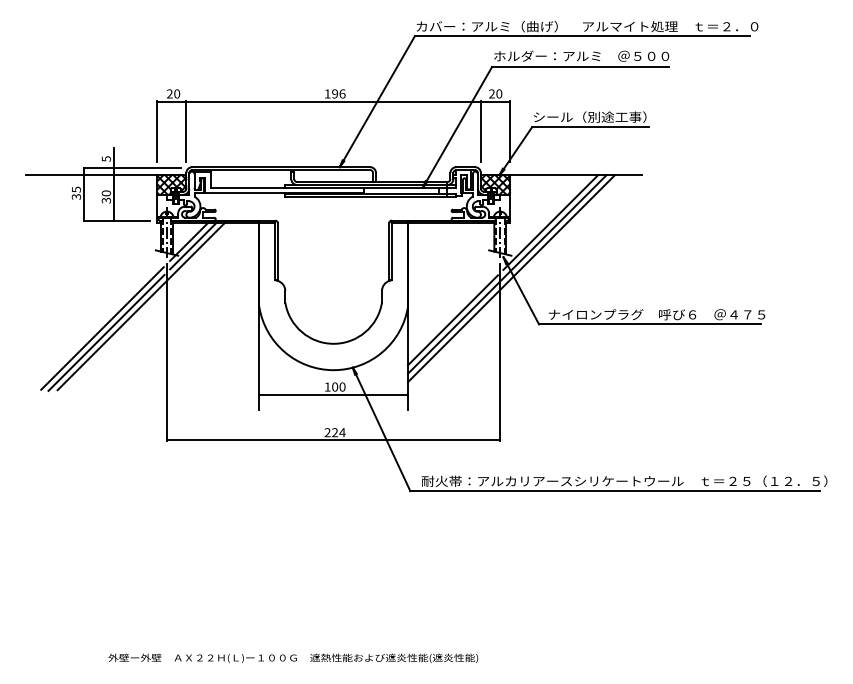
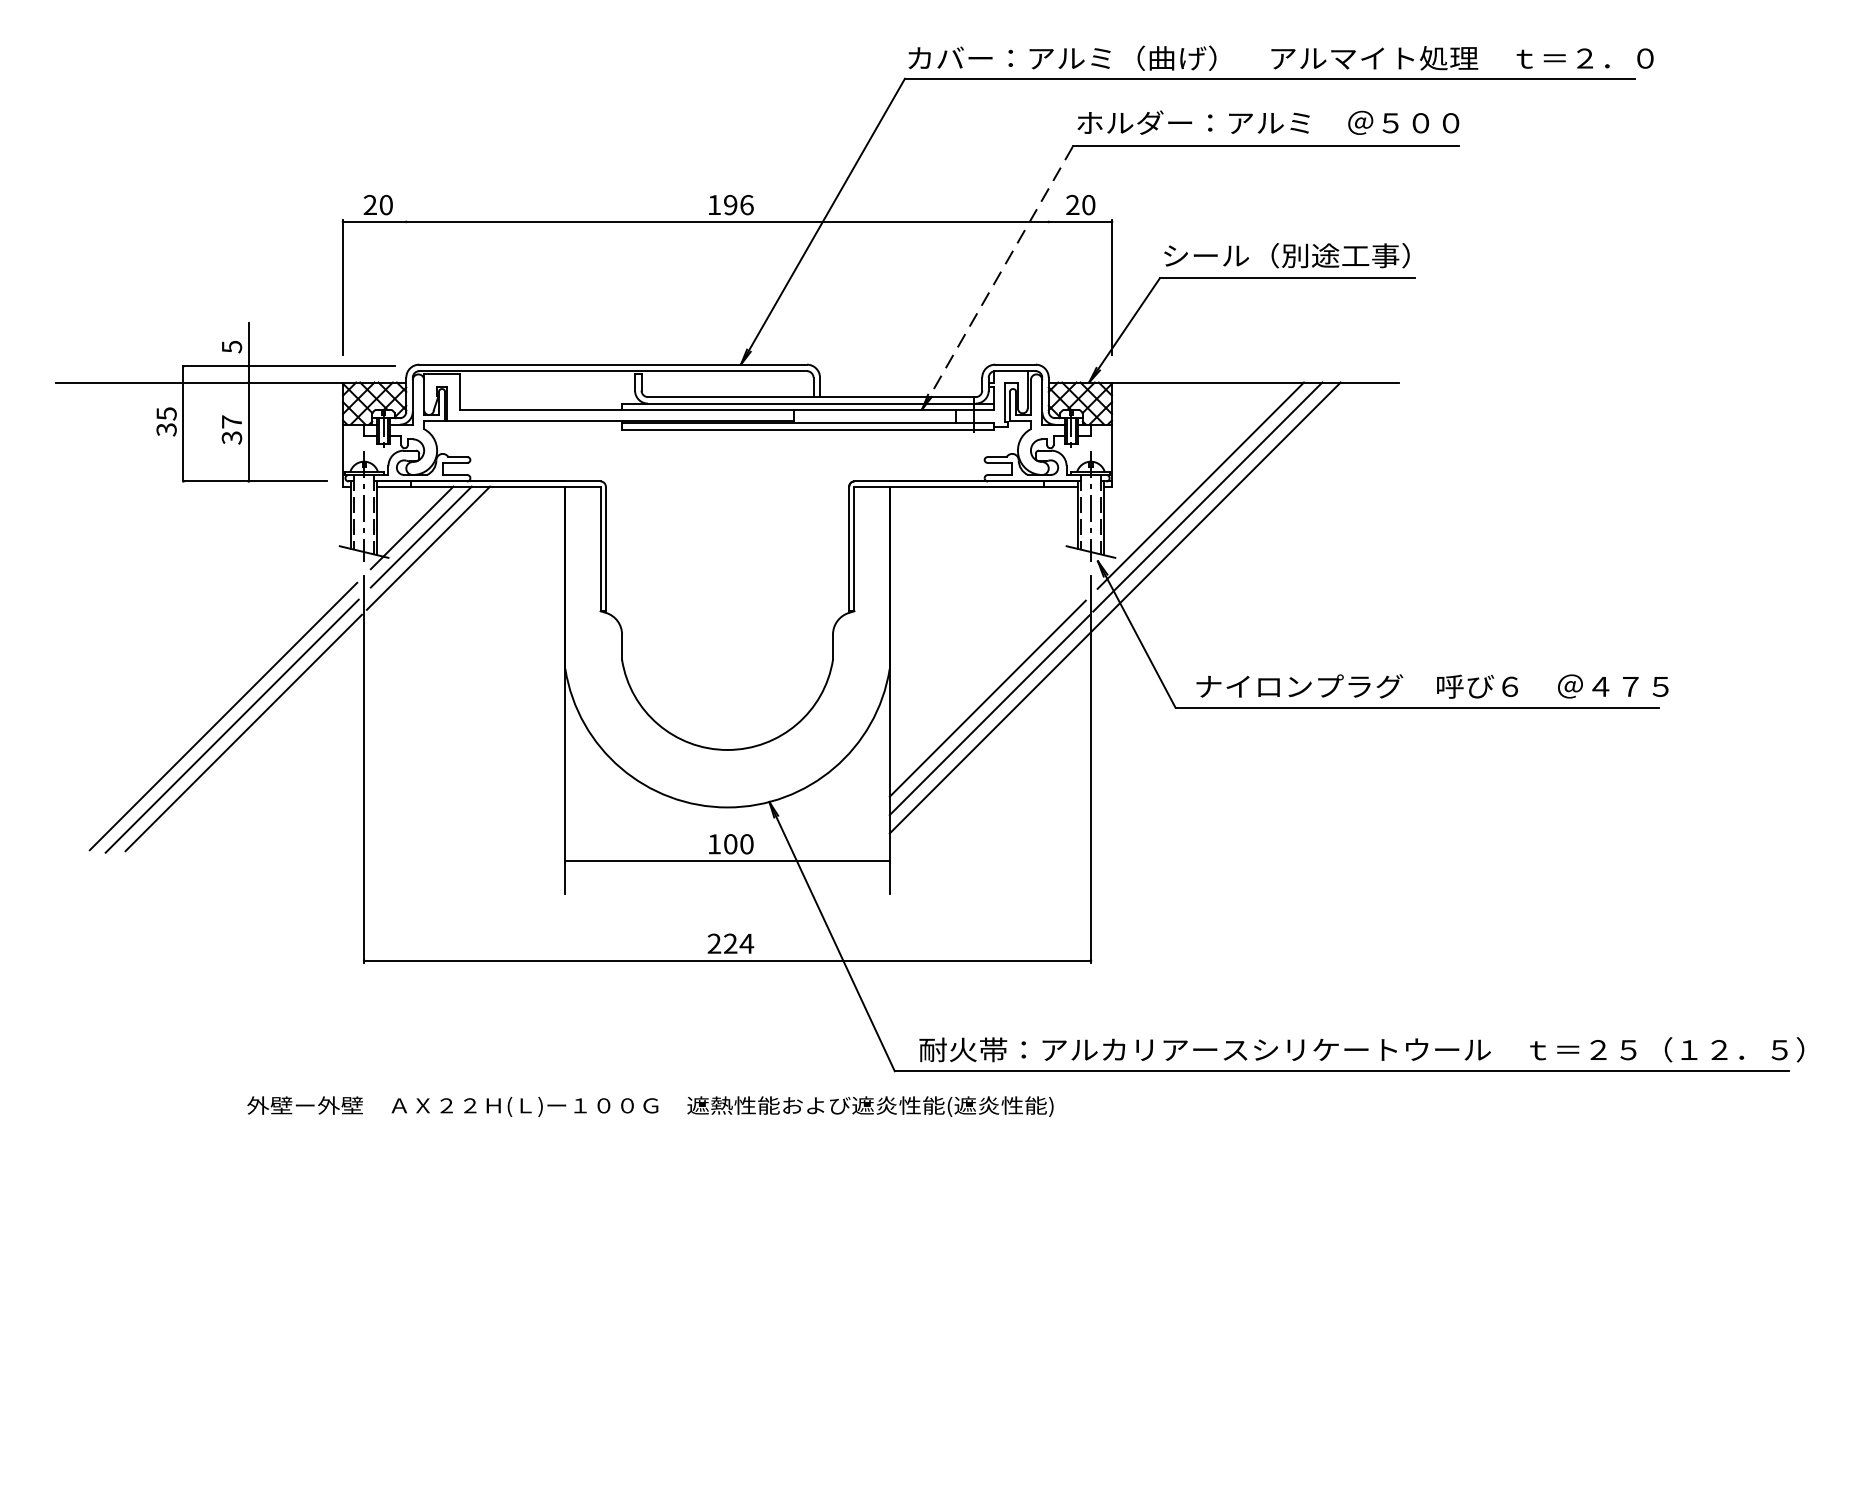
line: (457, 127) -> (997, 278), solid -> dashed
line: (186, 131) -> (406, 286), removed
line: (480, 131) -> (1047, 286), removed
text: (105, 193) -> (229, 422), 30 -> 37
text: (293, 657) -> (650, 1104), moved

